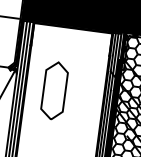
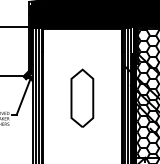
part: (54, 90) -> (82, 97), moved

